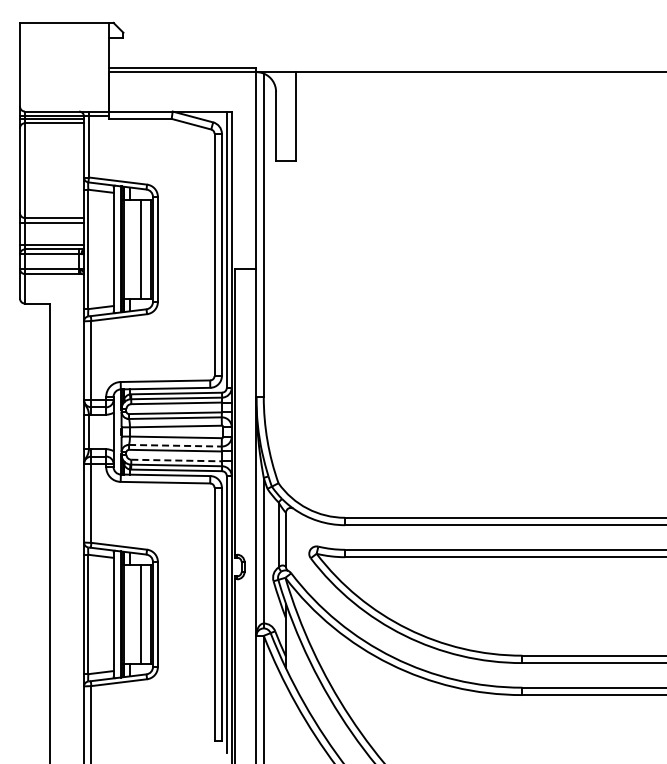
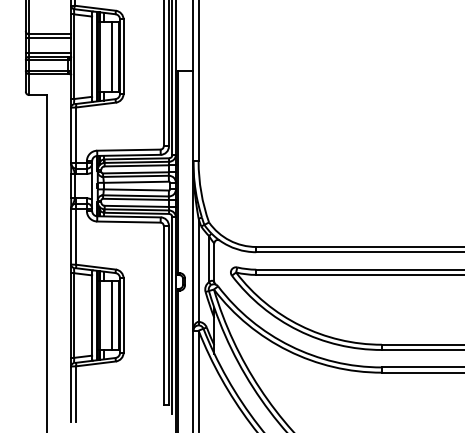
line: (175, 445) -> (136, 195), dashed -> solid
line: (177, 460) -> (137, 206), dashed -> solid

